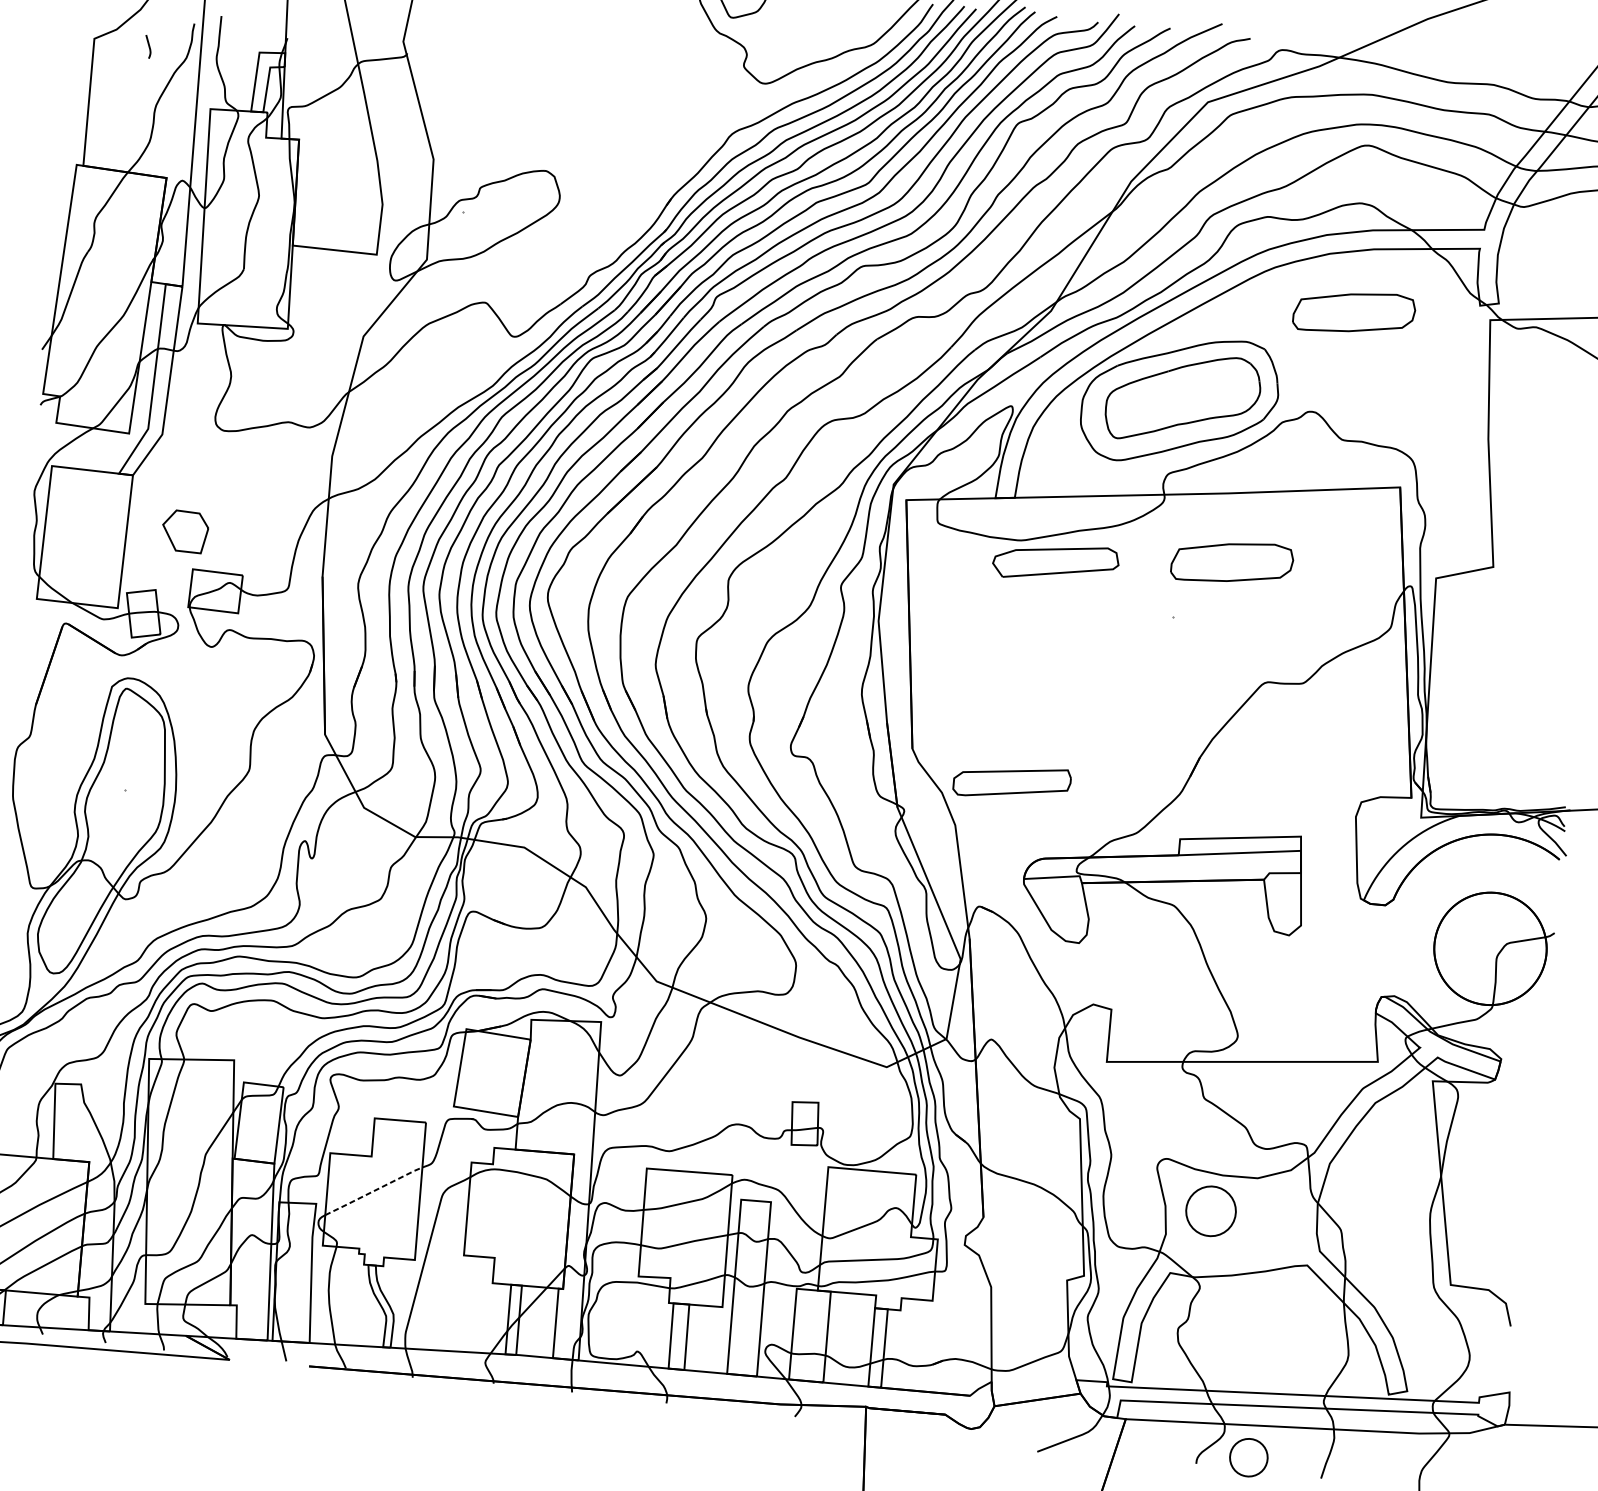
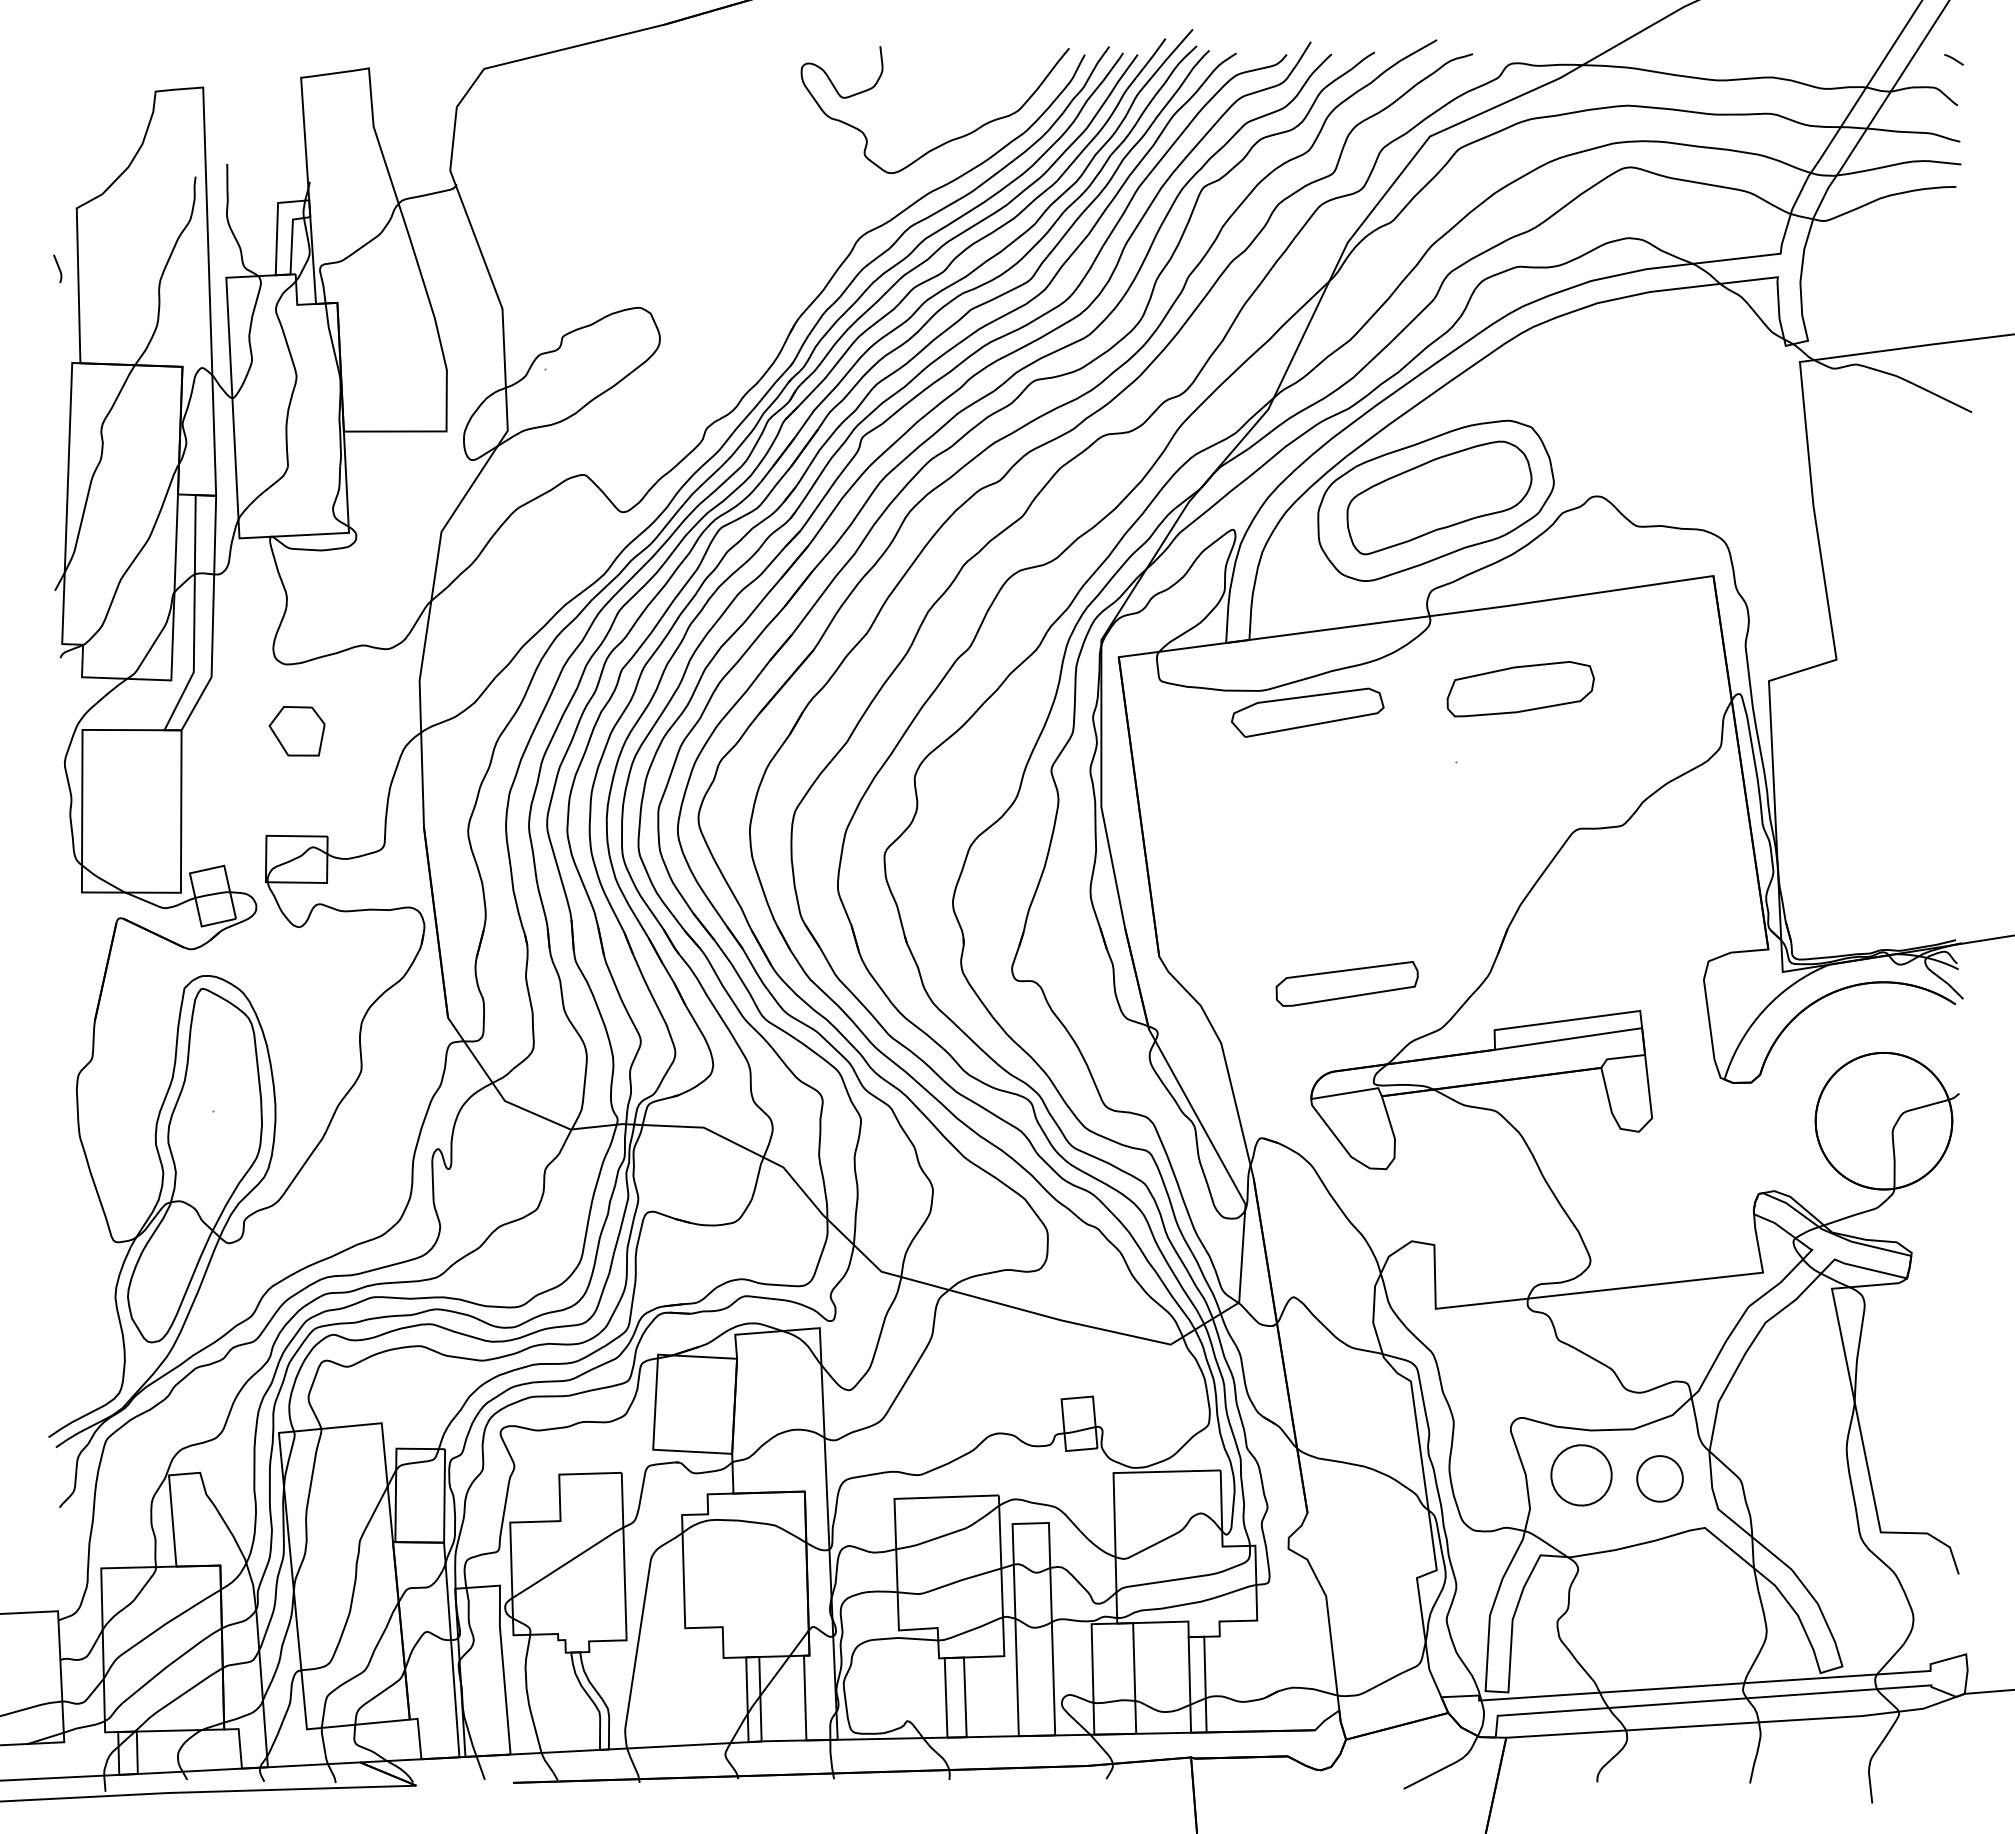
curve: (148, 45) -> (57, 267), moved
part: (1354, 312) -> (1634, 371), removed
part: (184, 531) -> (296, 731), moved
part: (1011, 781) -> (1346, 983), moved
line: (373, 1191) -> (567, 1562), dashed -> solid
part: (1248, 1457) -> (1659, 1478), moved

